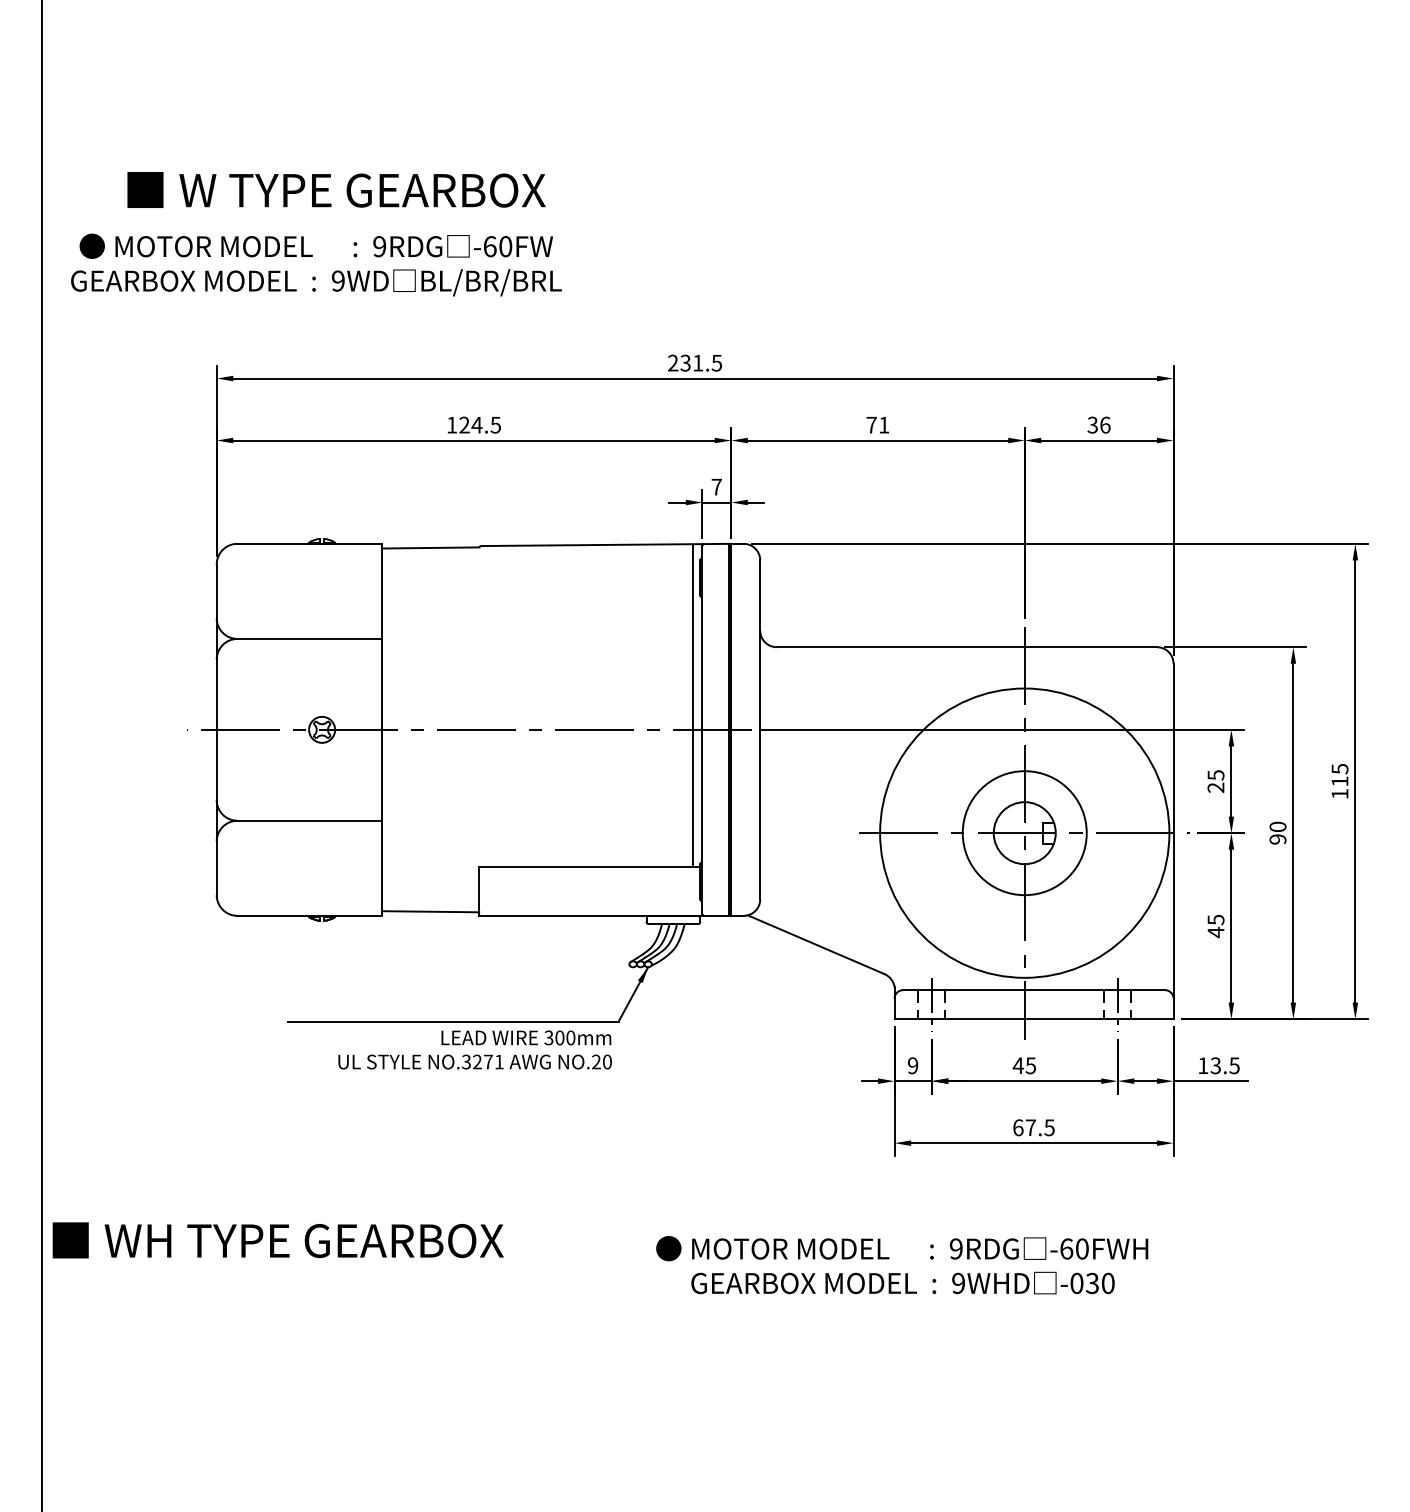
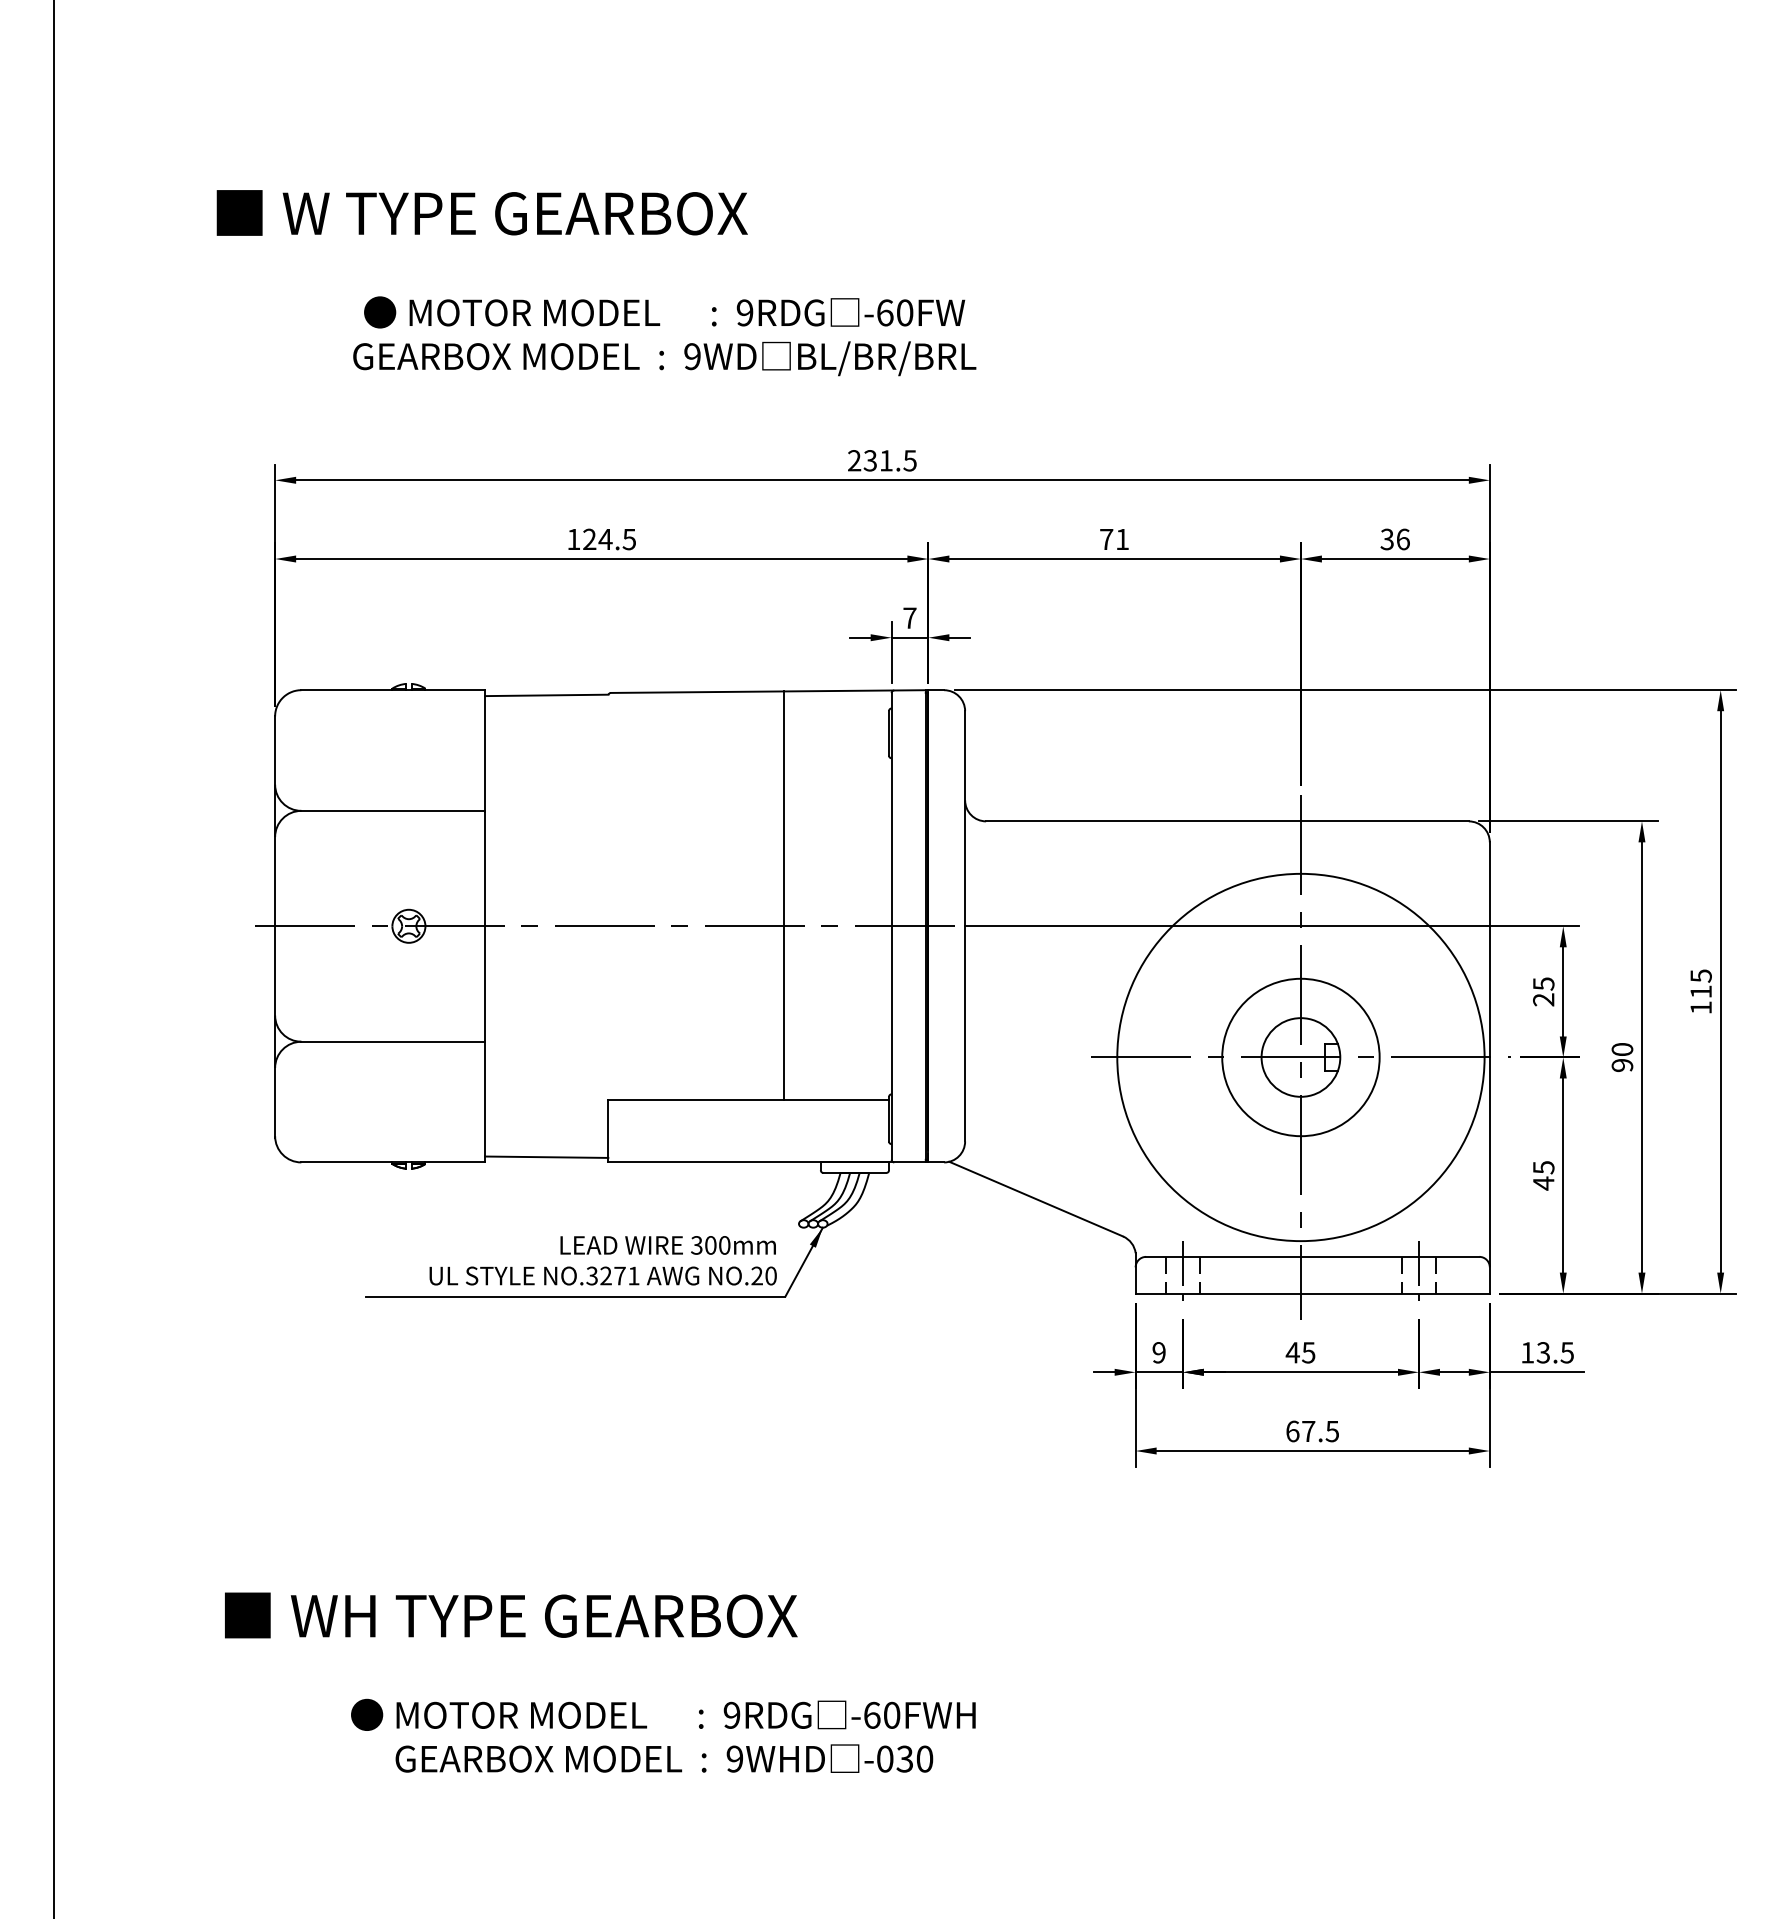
text: (335, 189) -> (481, 212), moved
text: (316, 265) -> (664, 336), moved
line: (693, 705) -> (784, 895), moved
text: (474, 1049) -> (602, 1260), moved
text: (278, 1240) -> (511, 1615), moved
text: (902, 1264) -> (663, 1735), moved

